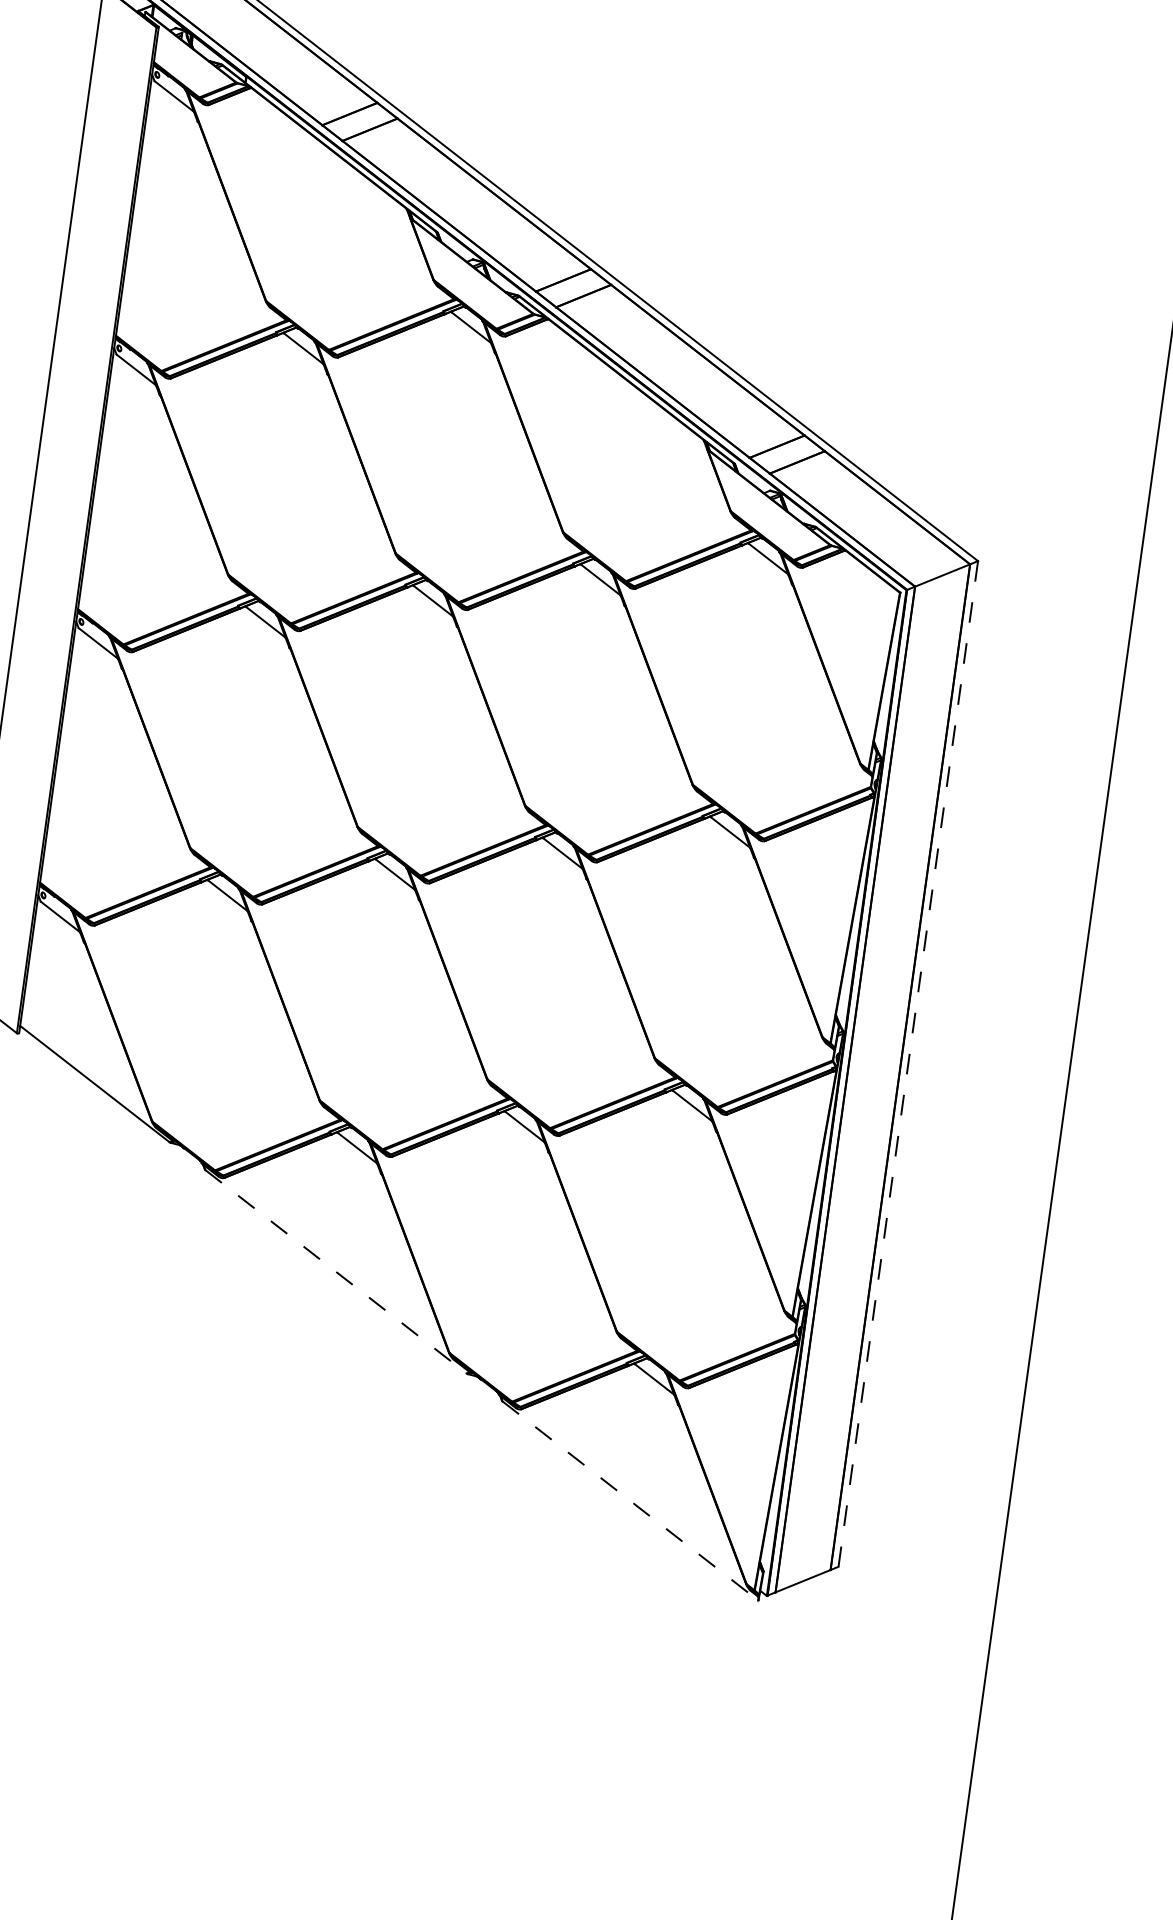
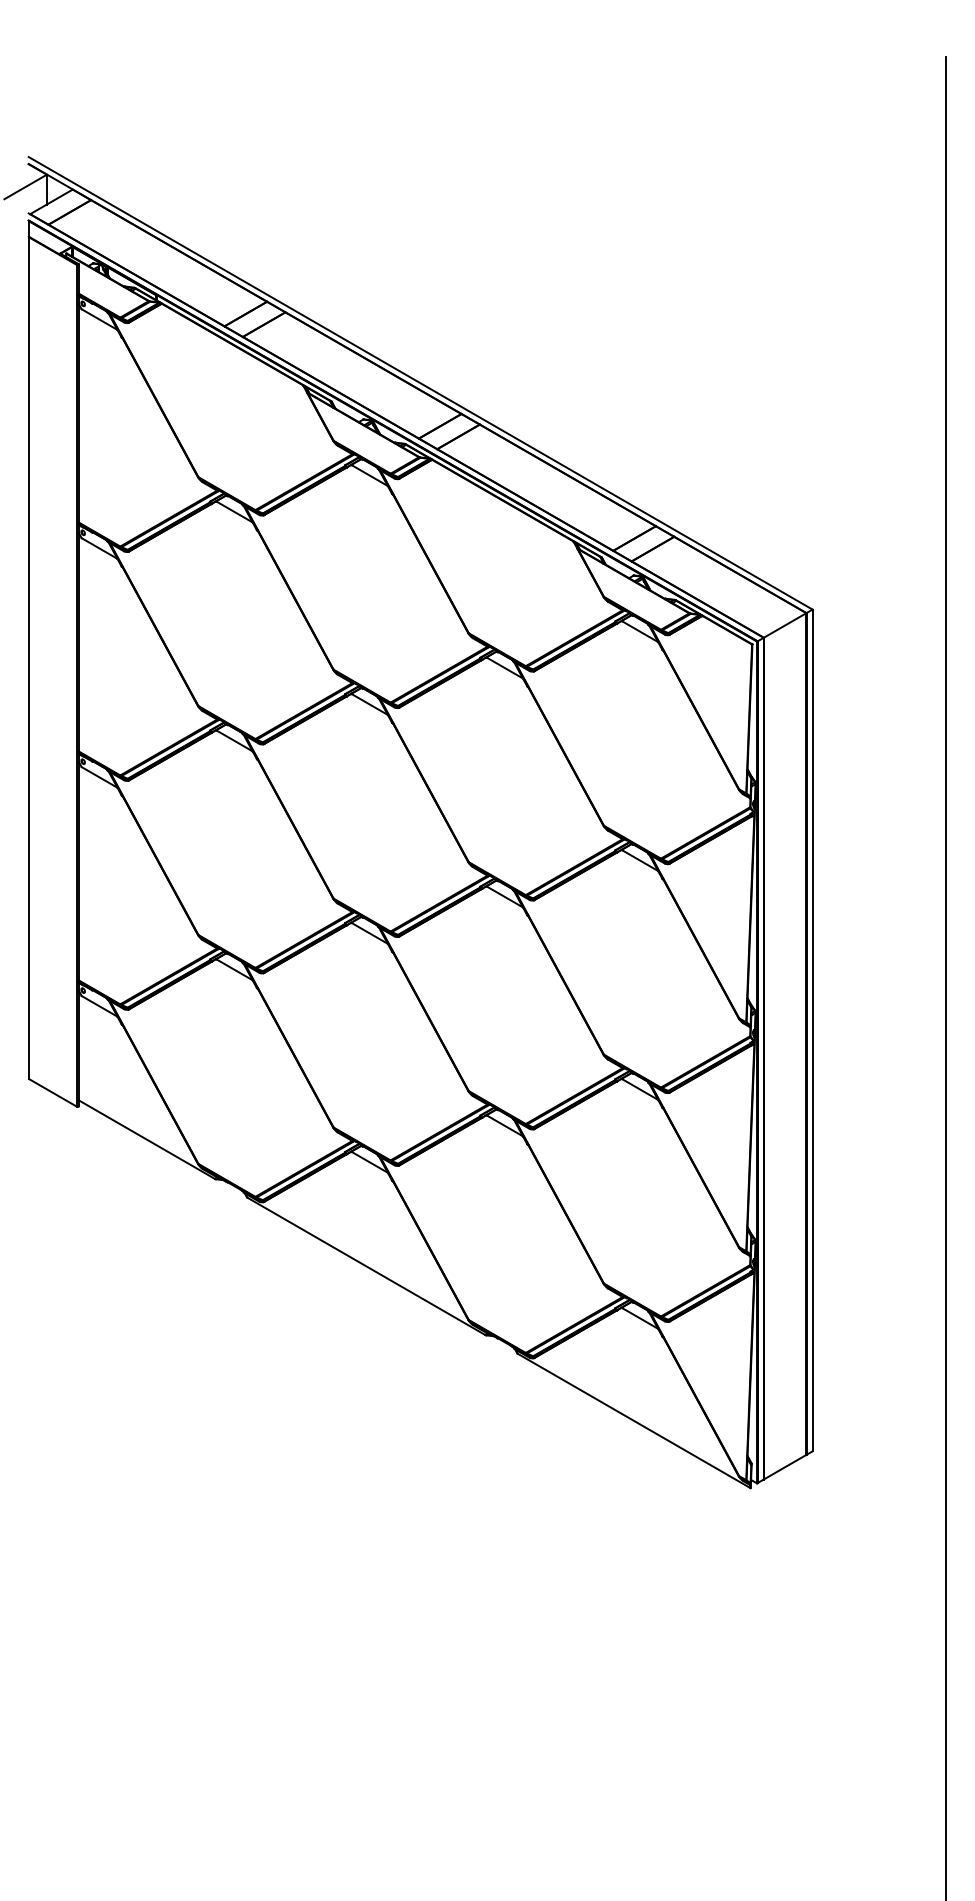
line: (908, 1063) -> (812, 1030), dashed -> solid
line: (336, 1271) -> (366, 1266), dashed -> solid
line: (630, 1501) -> (634, 1421), dashed -> solid

